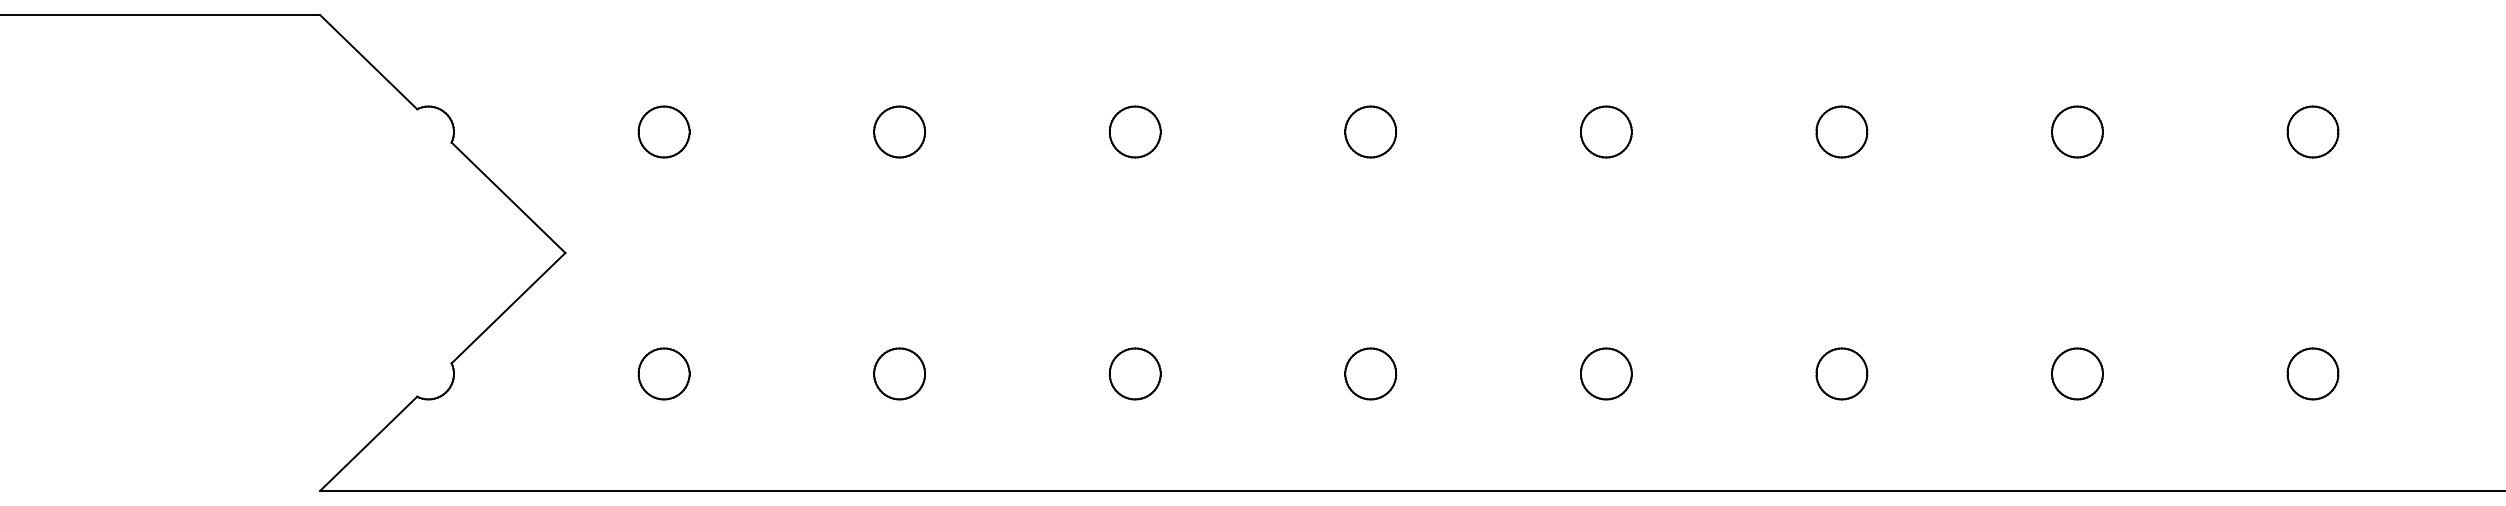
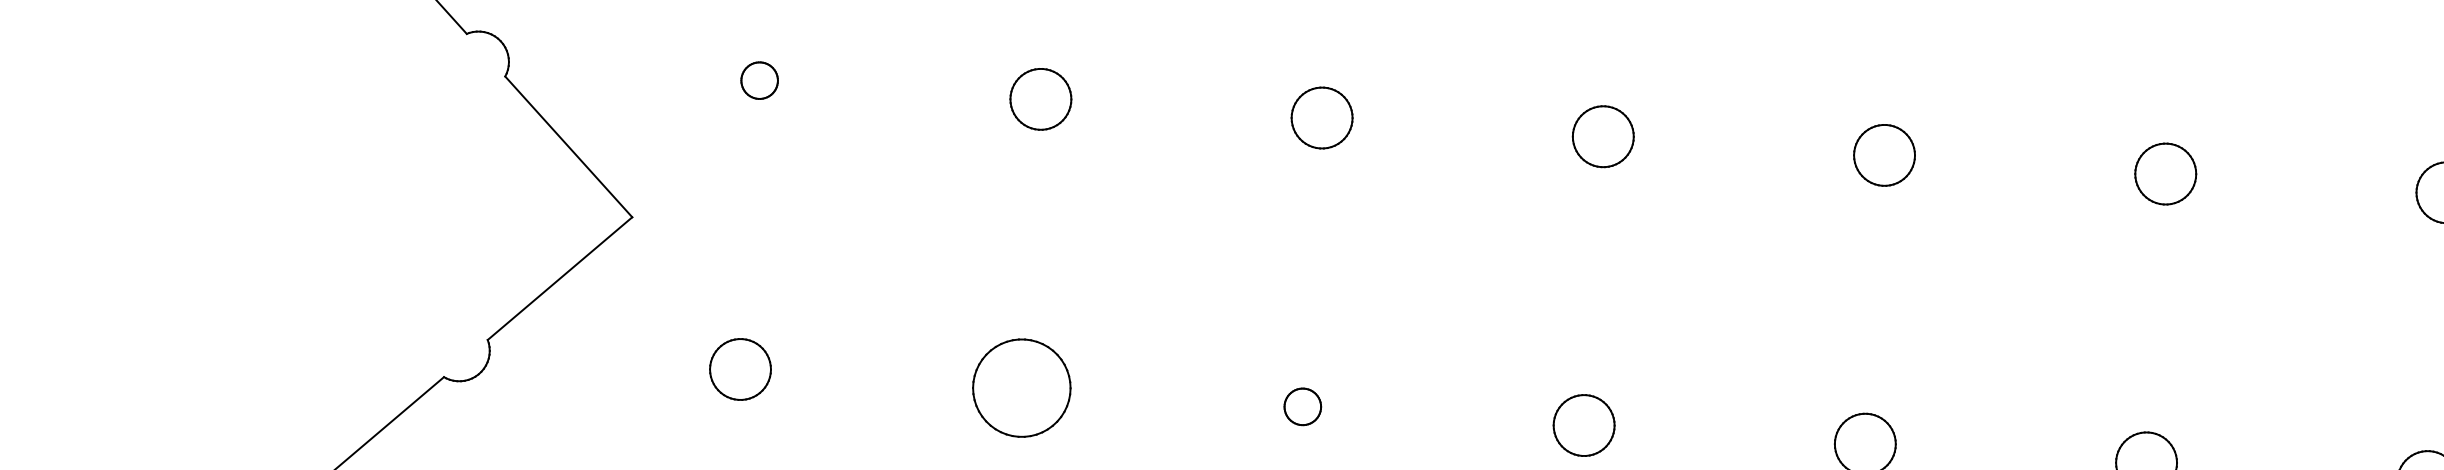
part: (663, 131) -> (759, 80), size x0.6
part: (899, 373) -> (1021, 387), size x1.6
part: (1134, 373) -> (1302, 406), size x0.6

